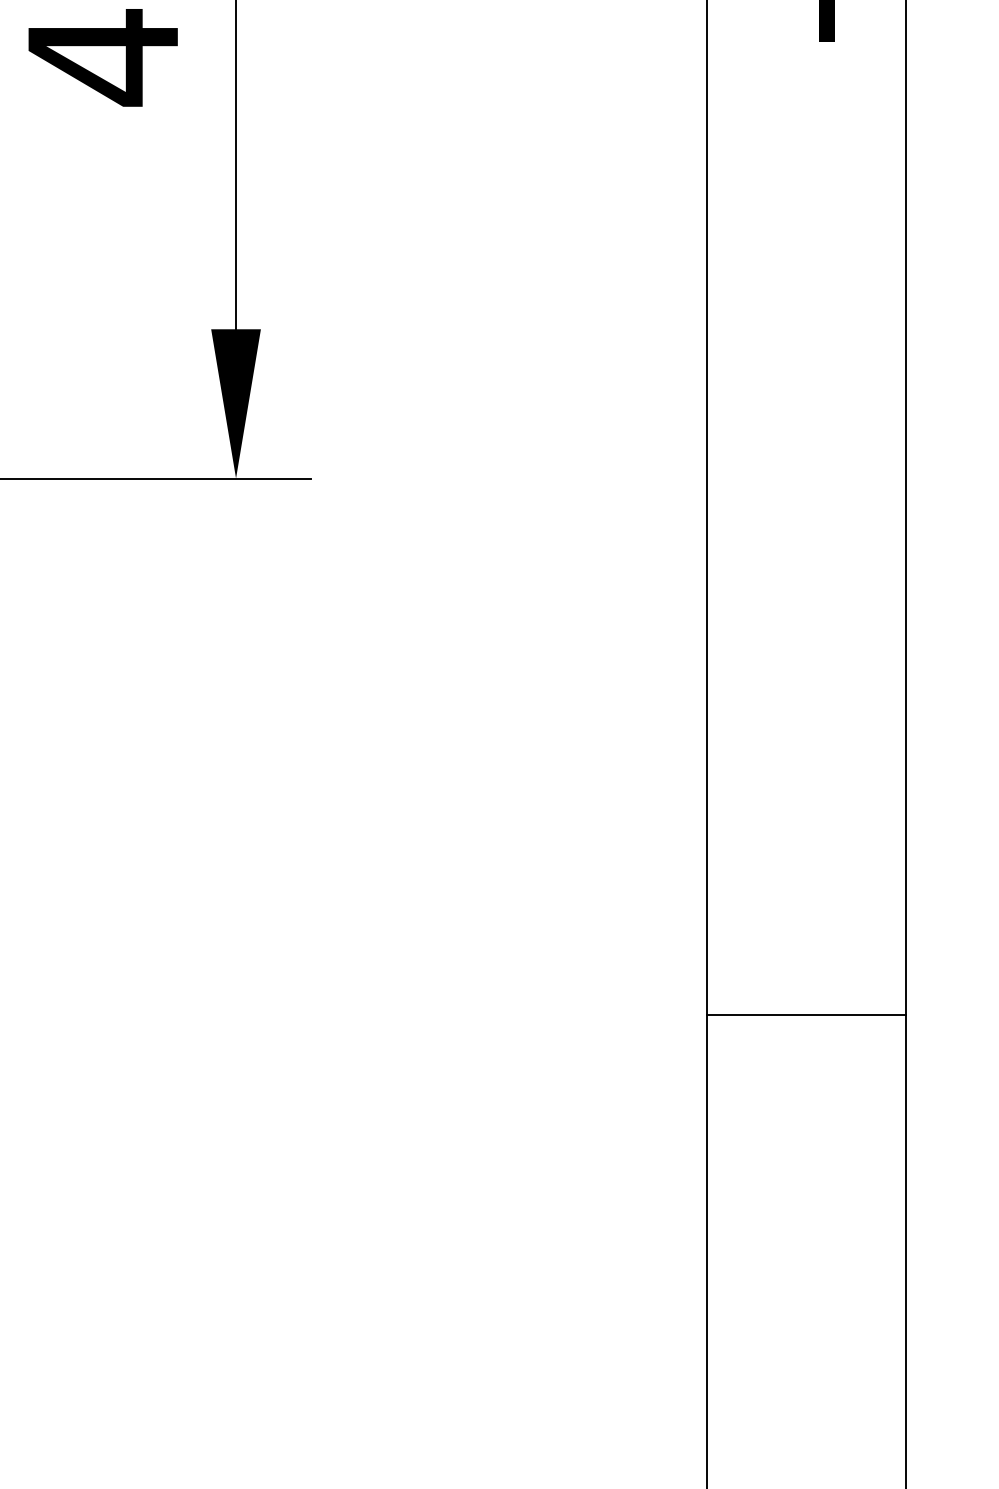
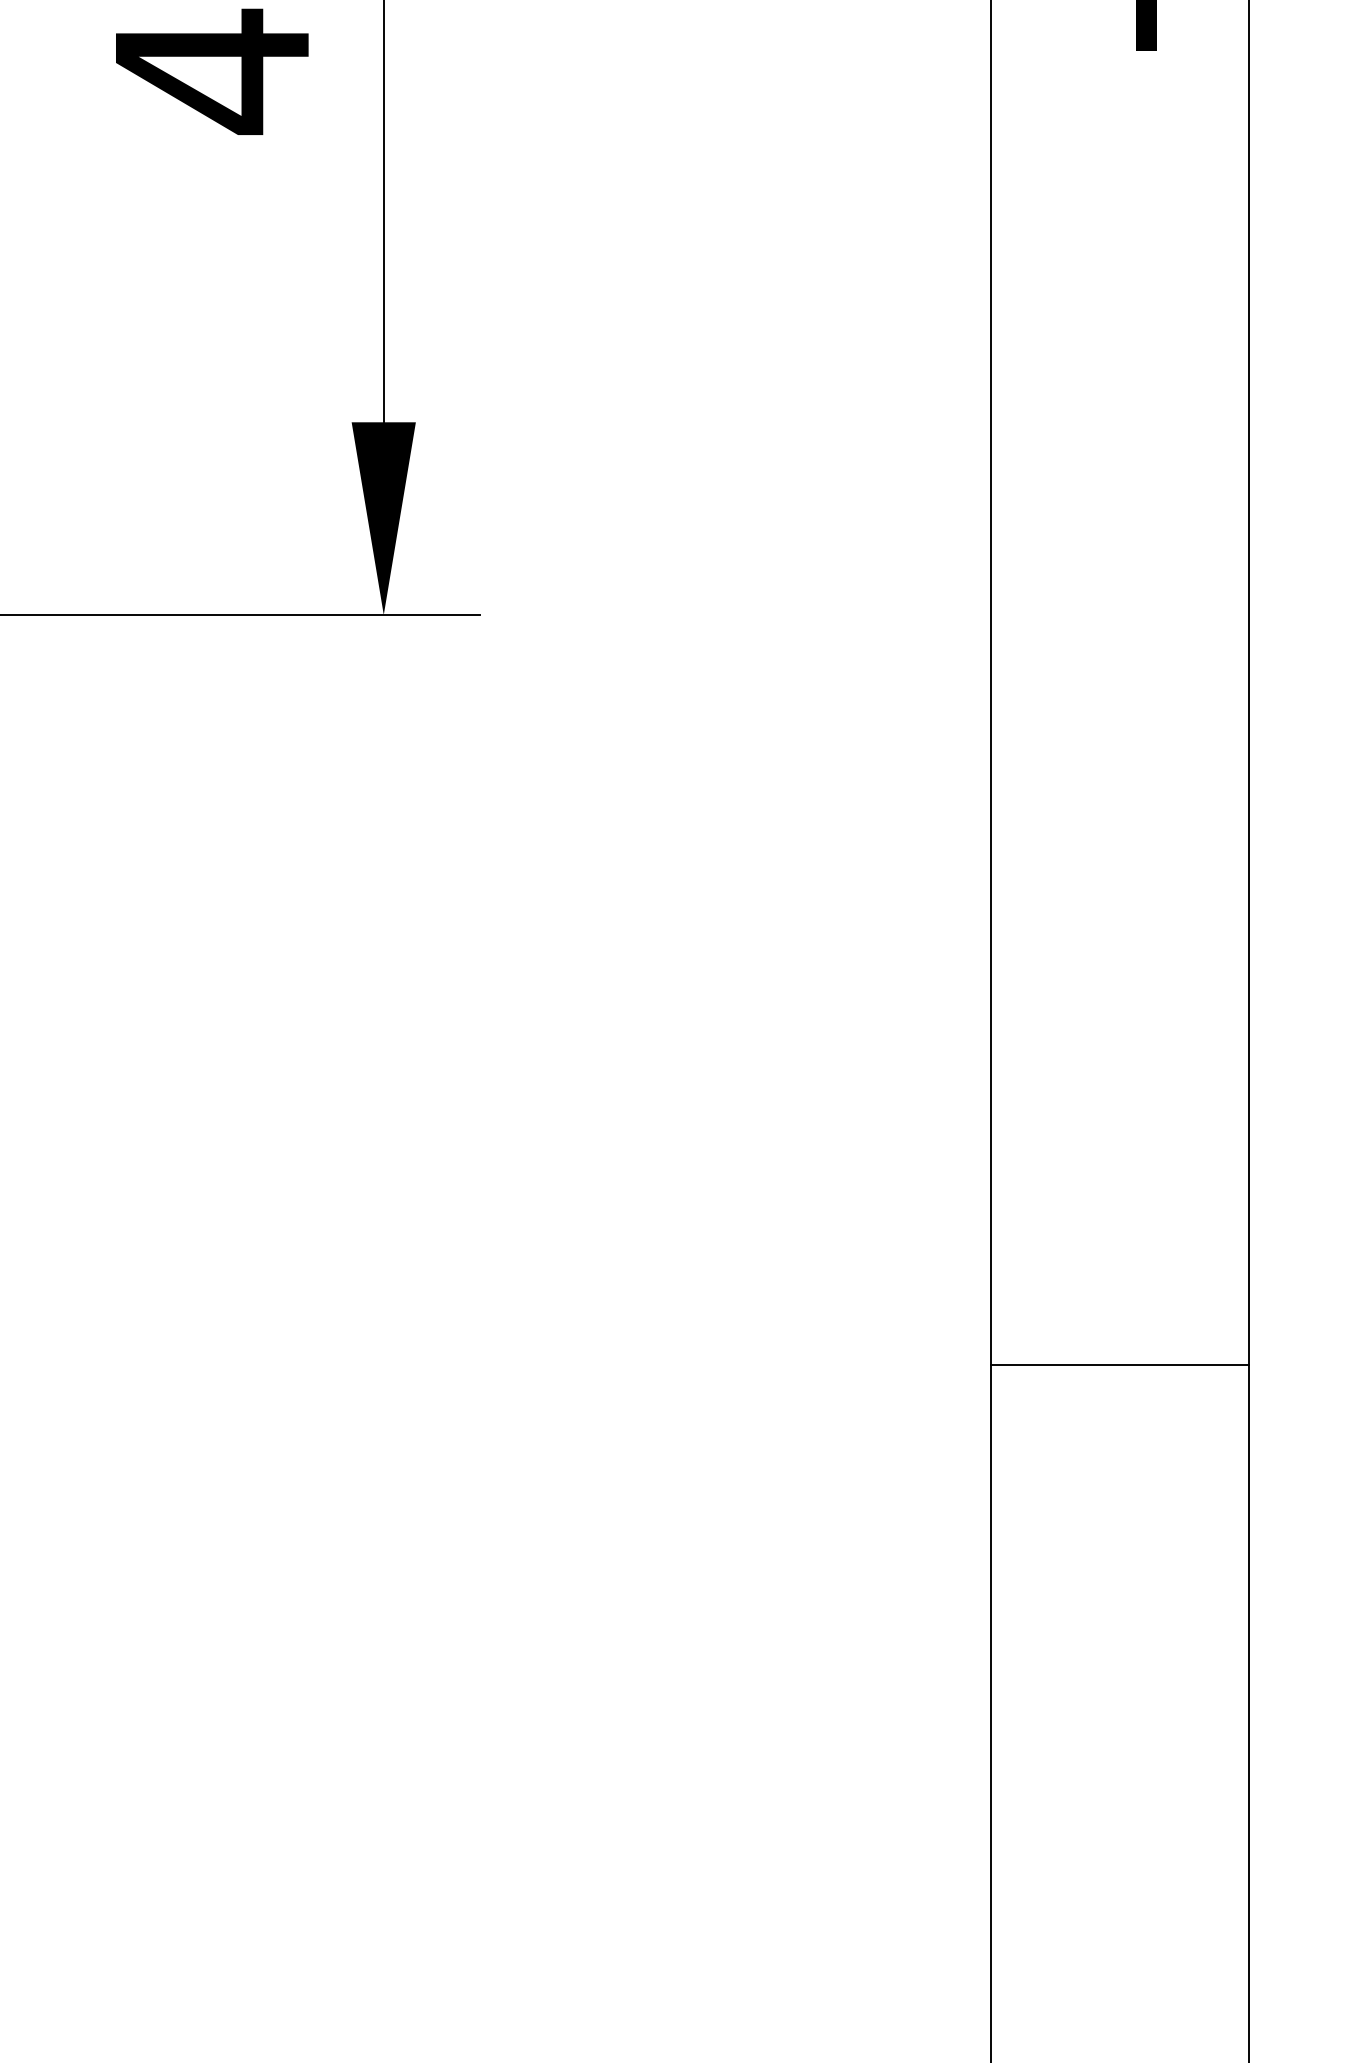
line: (805, 1014) -> (1119, 1365), moved

